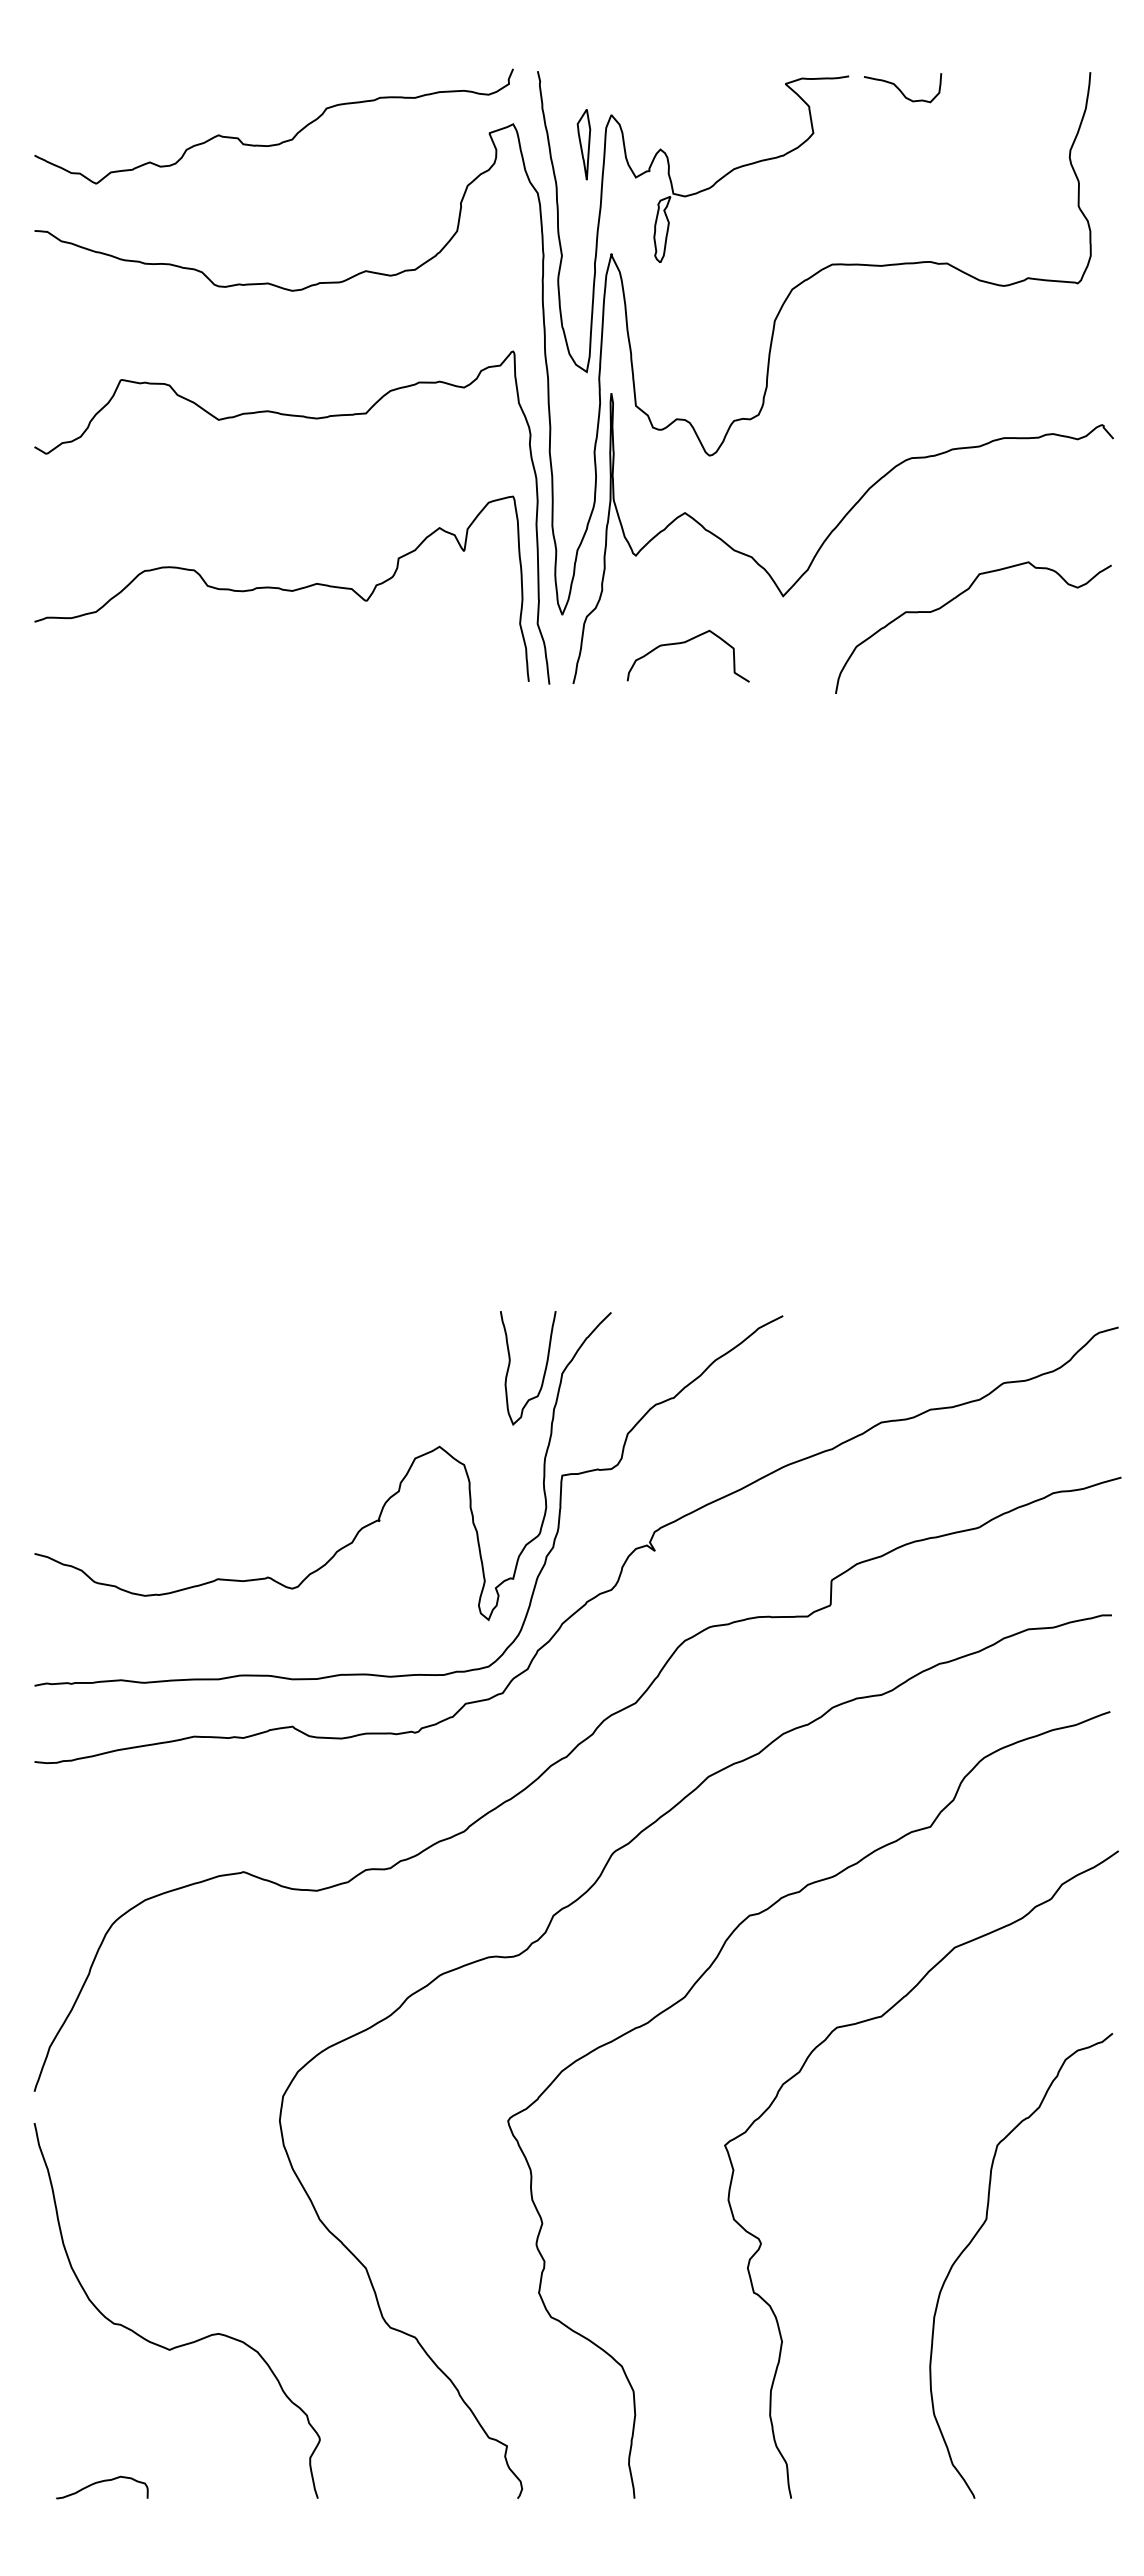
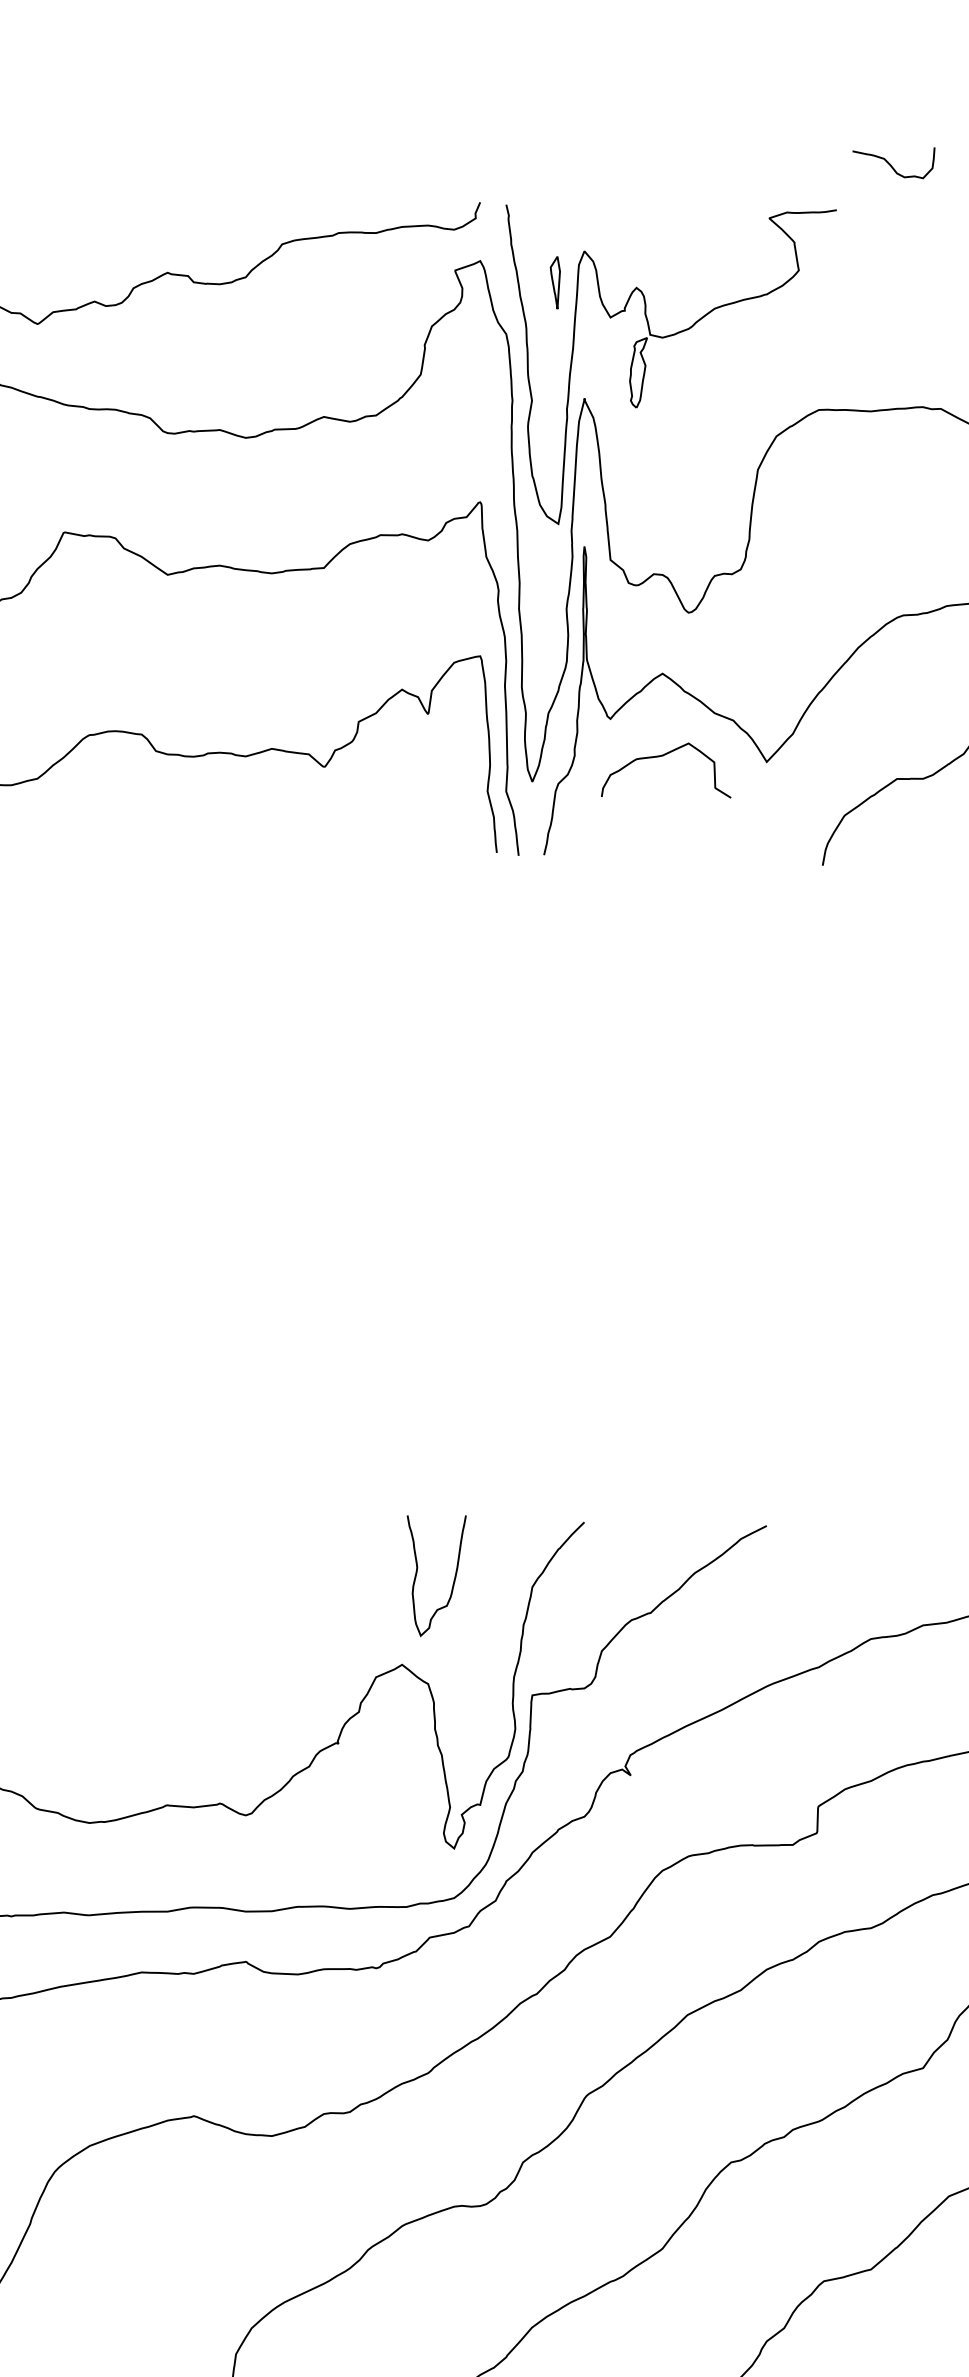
curve: (900, 89) -> (891, 164), moved
part: (583, 144) -> (554, 282), size x0.7
curve: (684, 643) -> (662, 756), moved
curve: (543, 1373) -> (452, 1581), moved

